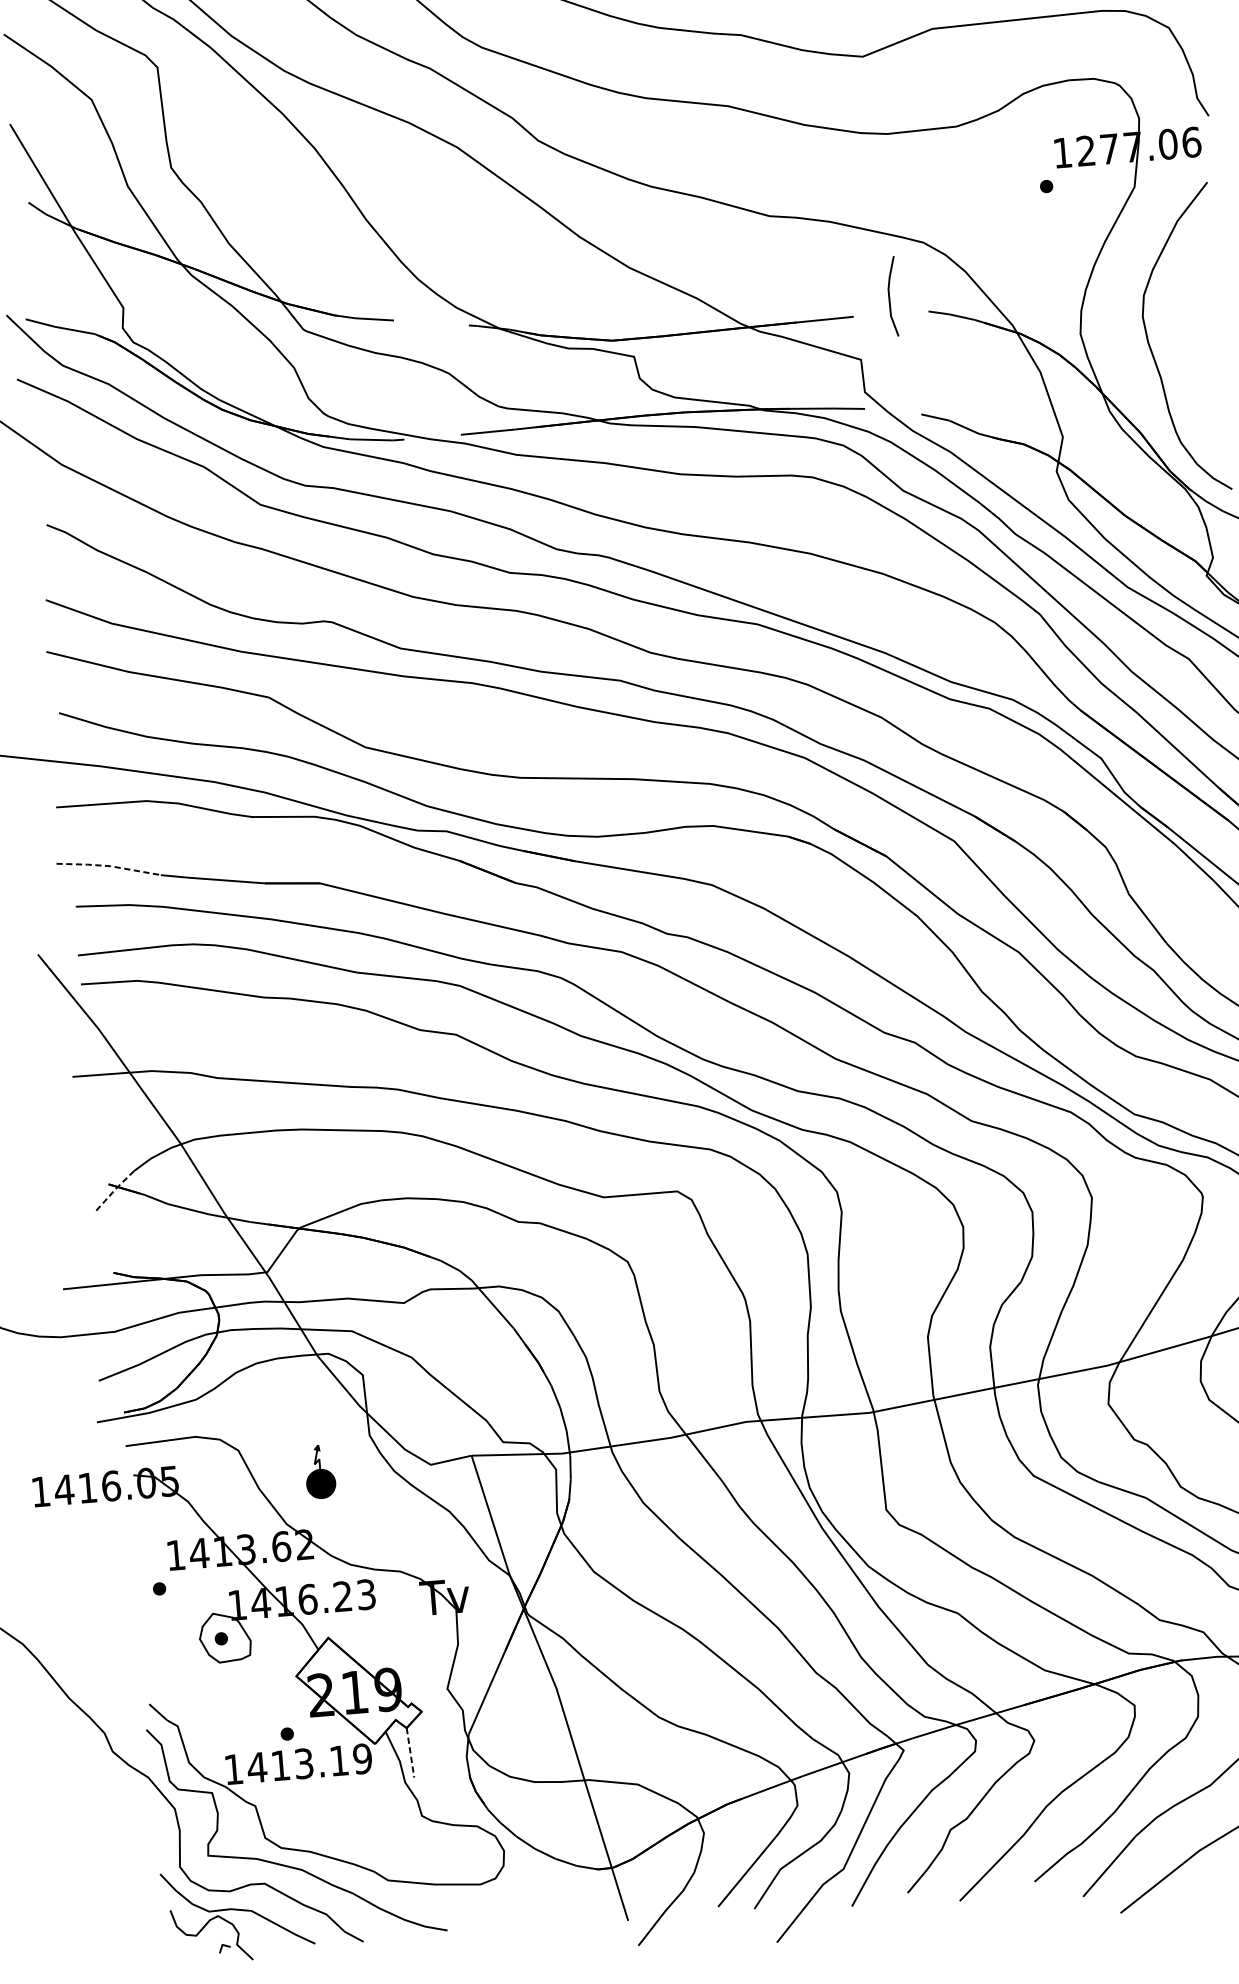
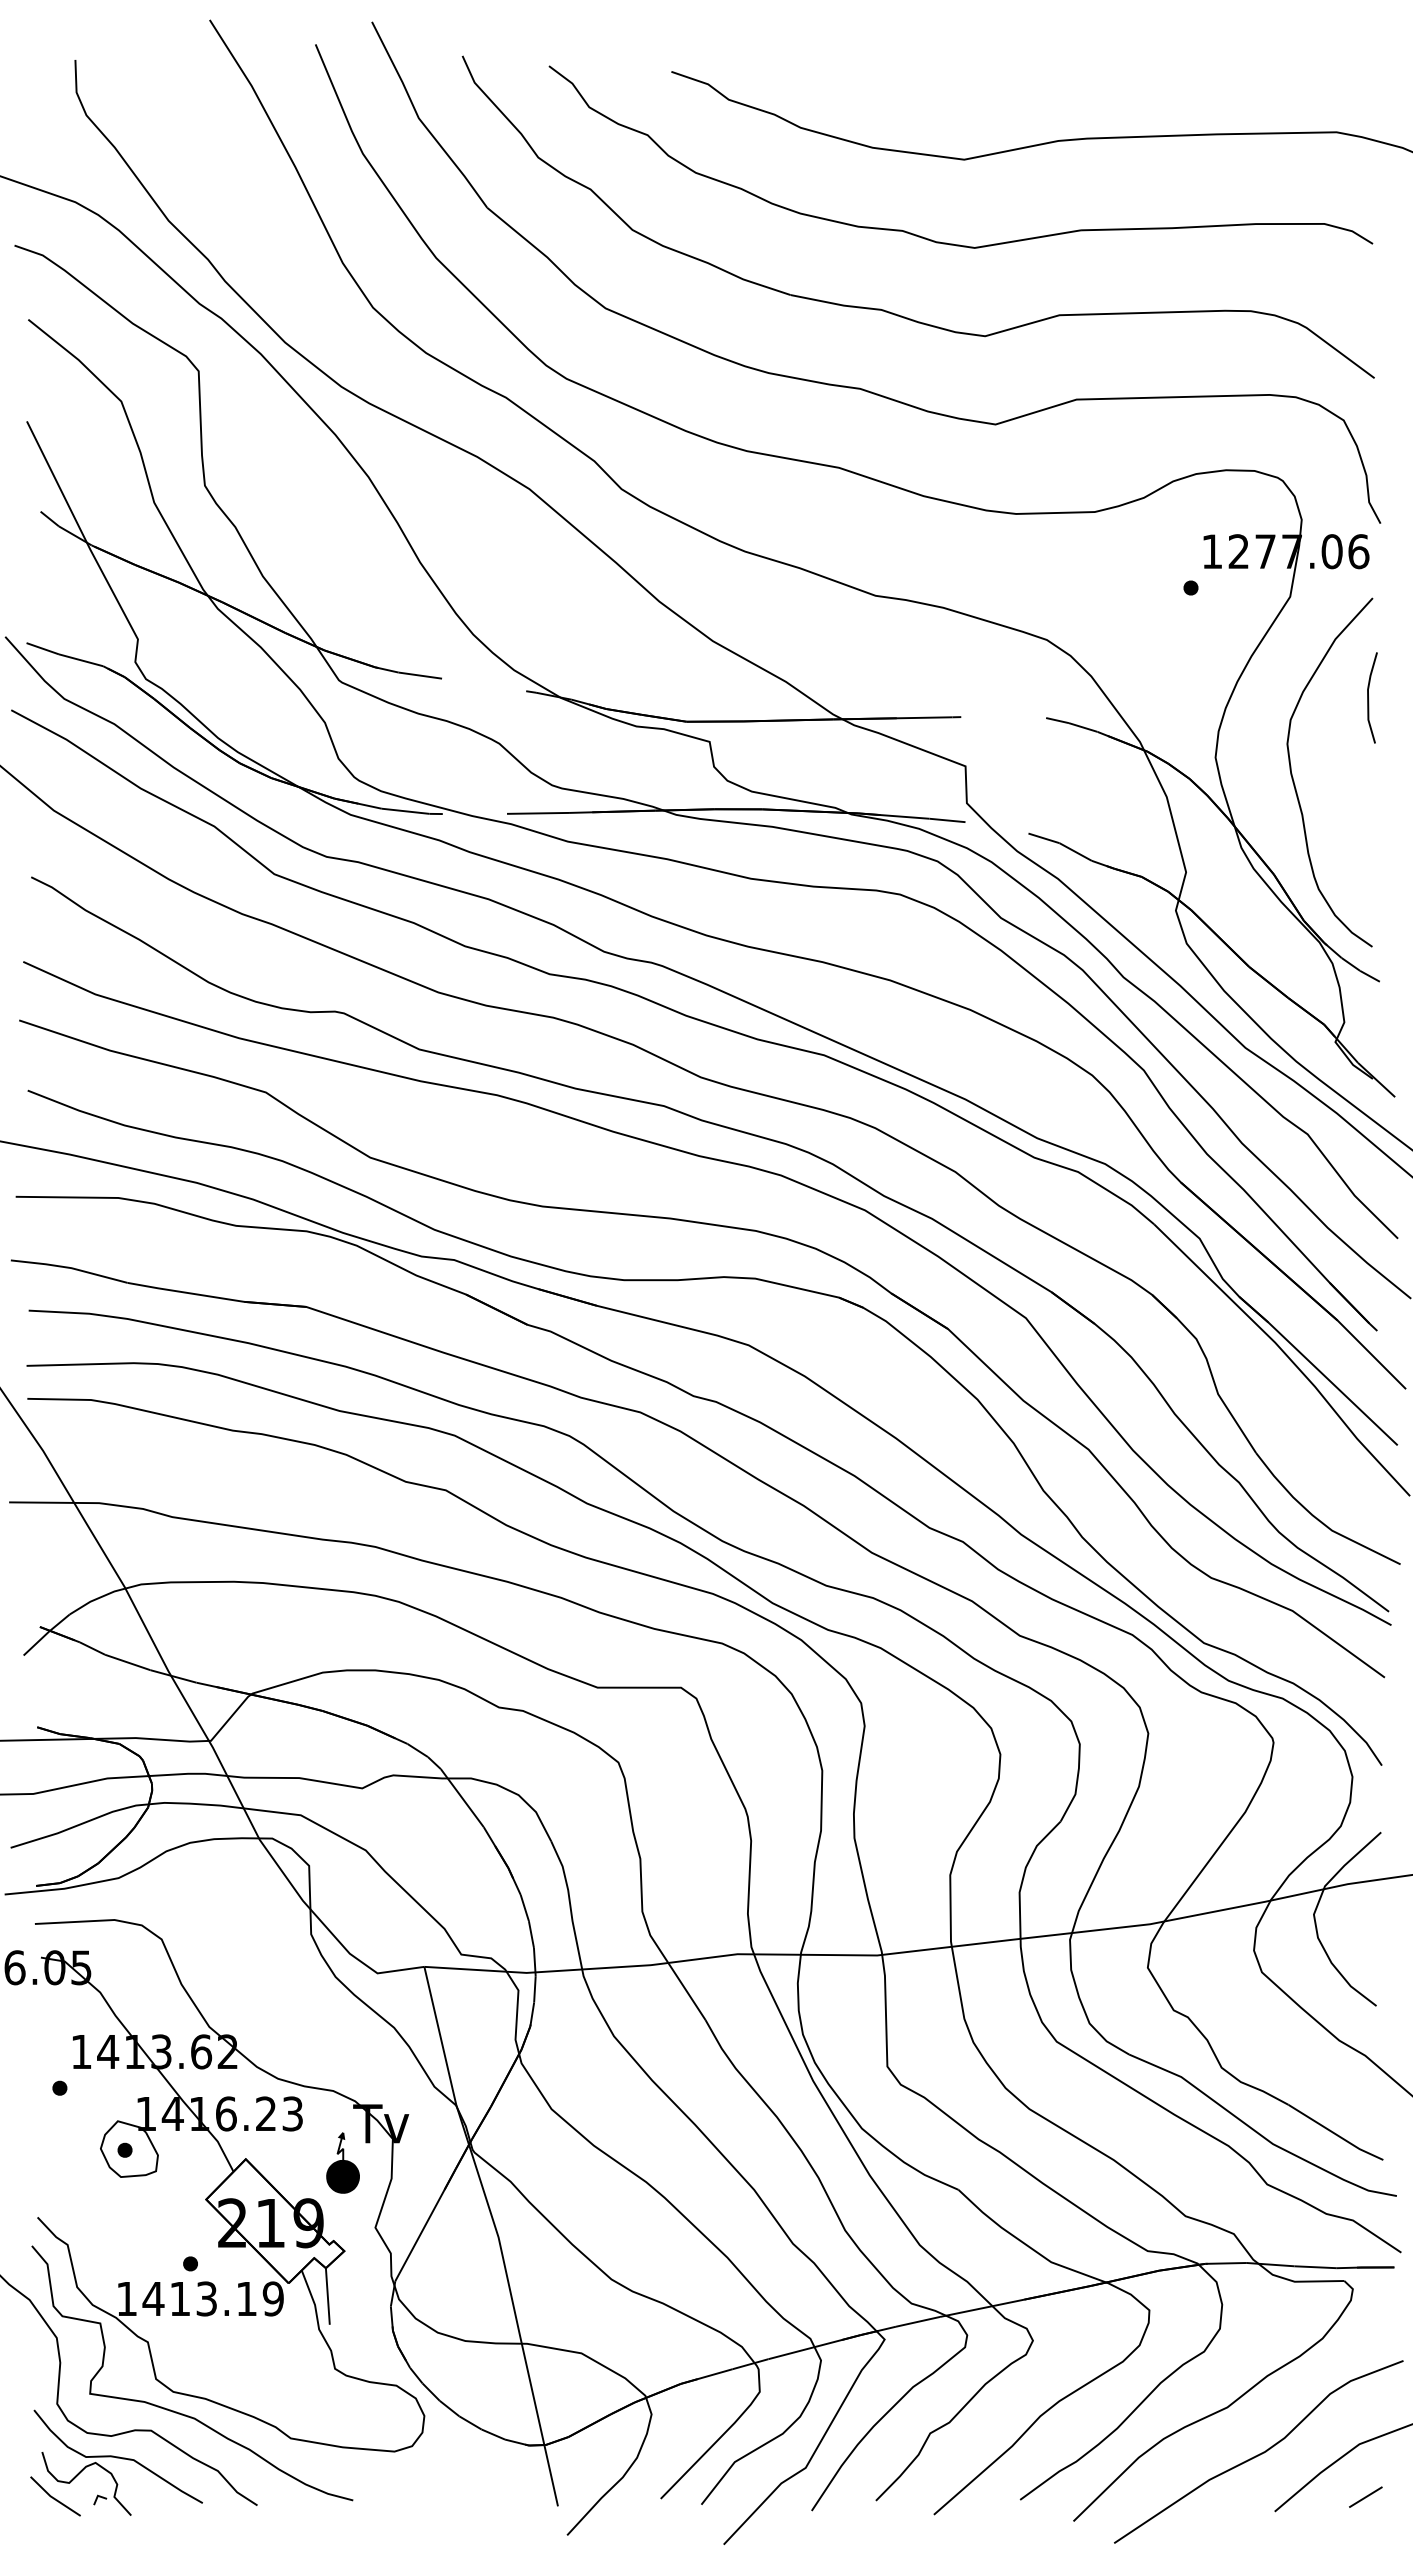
line: (889, 296) -> (1368, 697), moved
line: (108, 865) -> (69, 1267), dashed -> solid
line: (114, 1190) -> (46, 1634), dashed -> solid
part: (319, 1471) -> (342, 2162), moved
line: (410, 1753) -> (327, 2297), dashed -> solid
line: (184, 1949) -> (54, 2497), added

